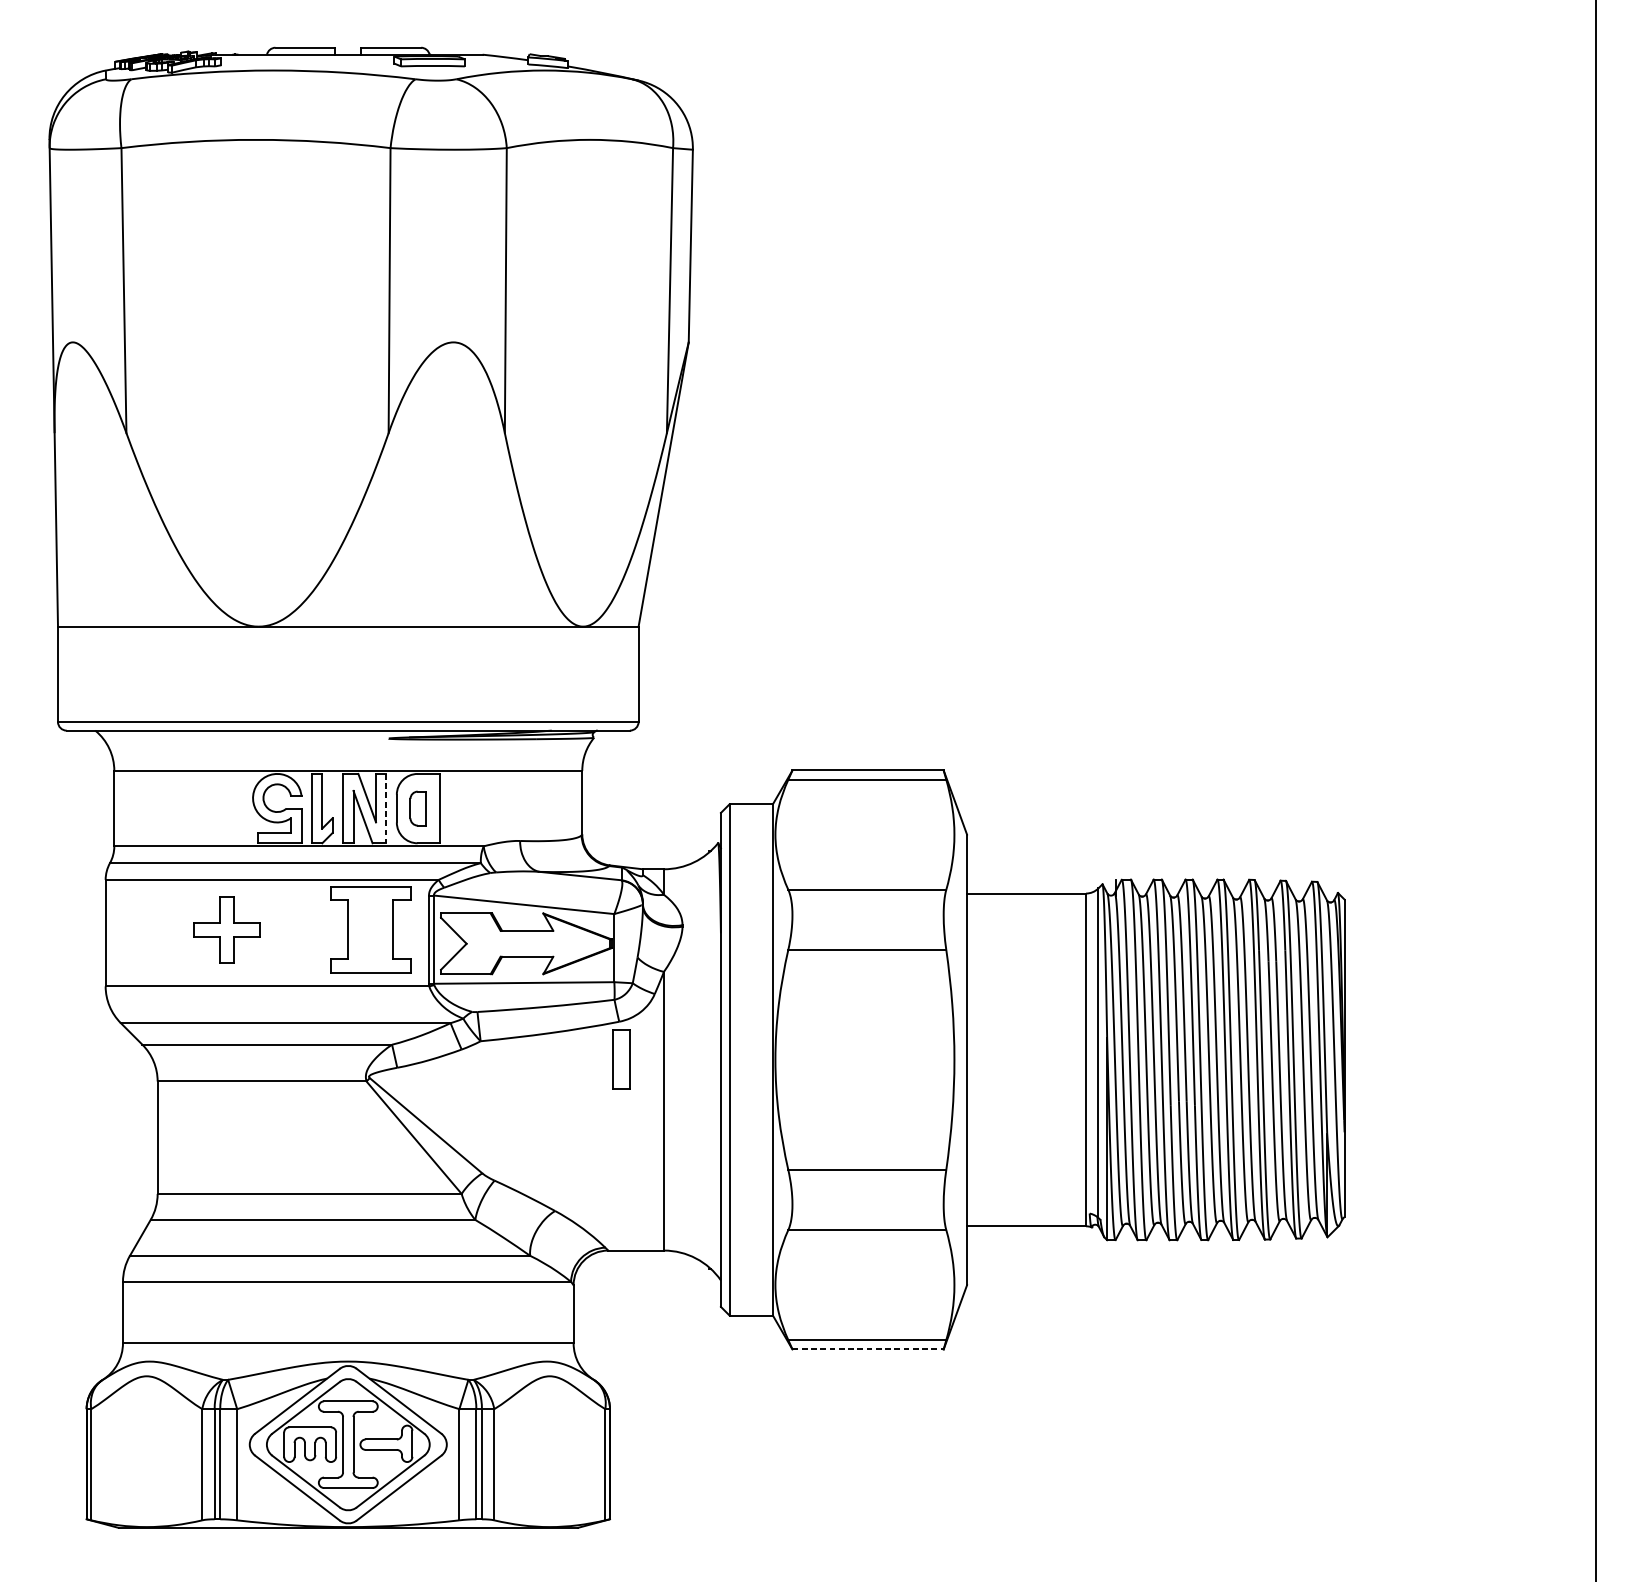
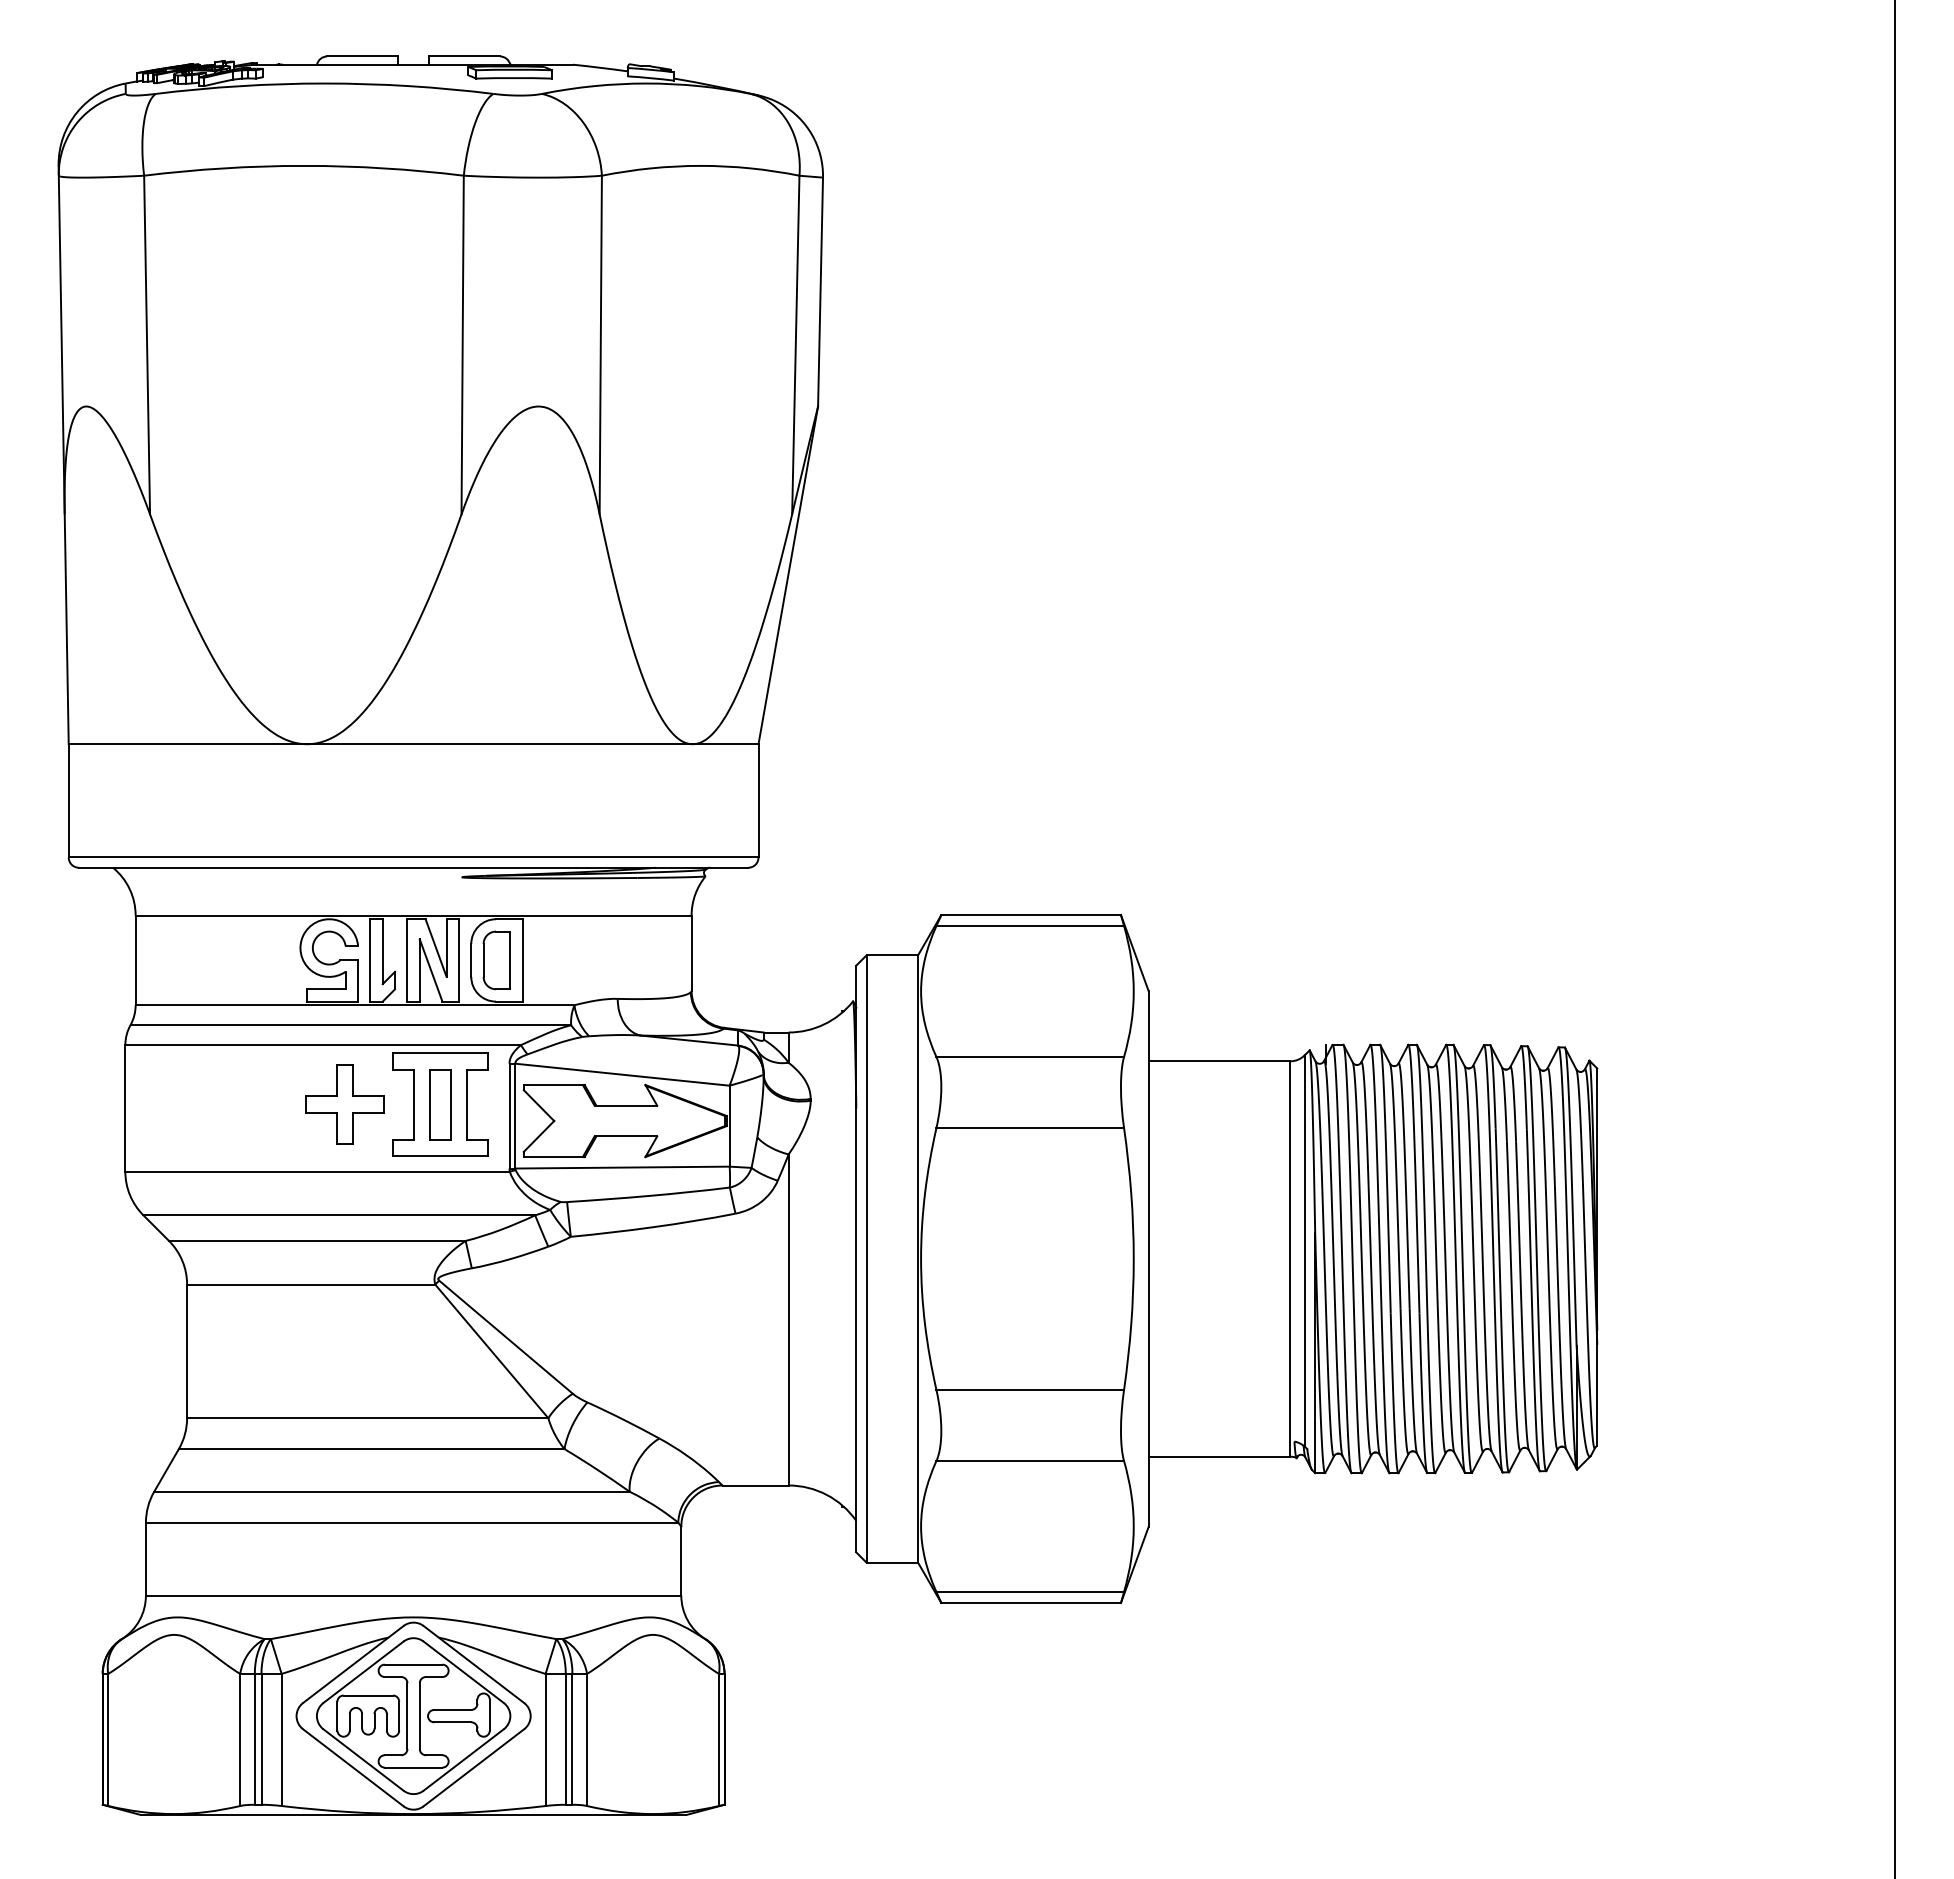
line: (386, 808) -> (458, 960), dashed -> solid
part: (418, 808) -> (496, 960), size x1.43
part: (226, 929) -> (344, 1104), moved
part: (621, 1059) -> (440, 1104), moved
line: (868, 1349) -> (1031, 1602), dashed -> solid

